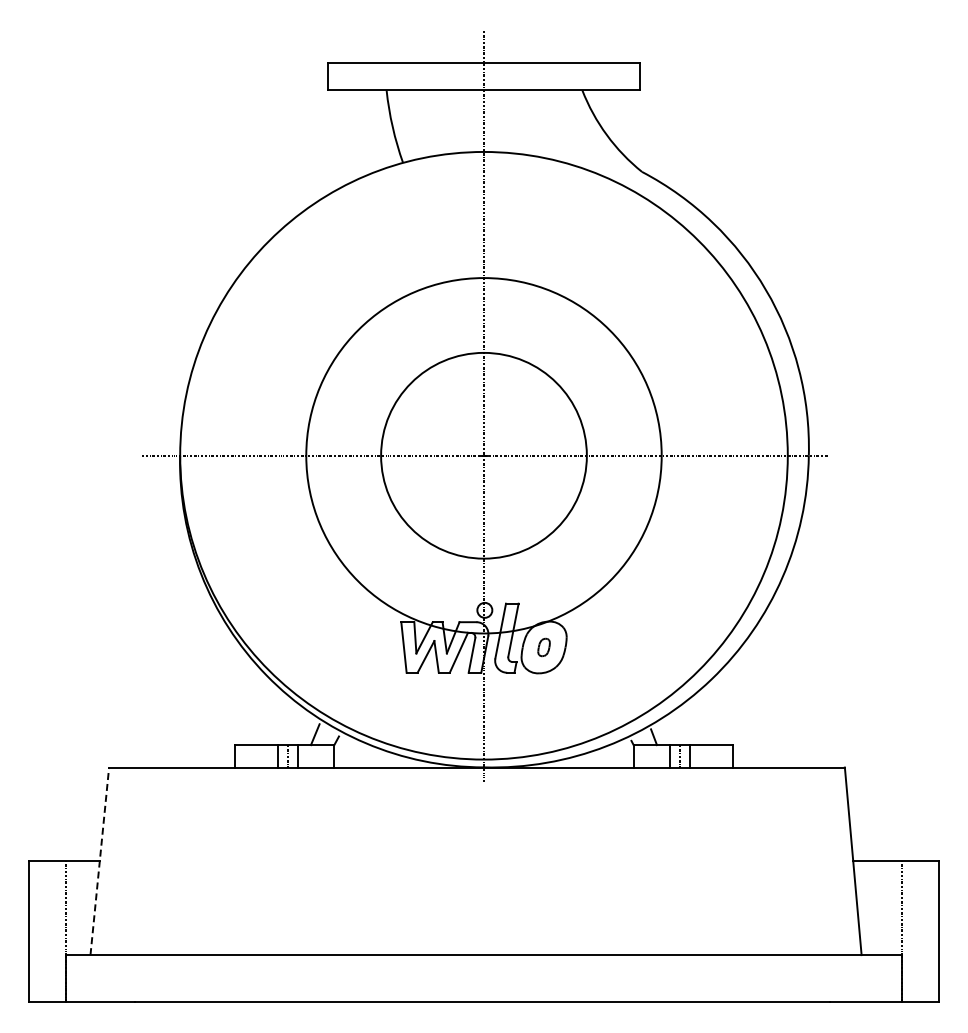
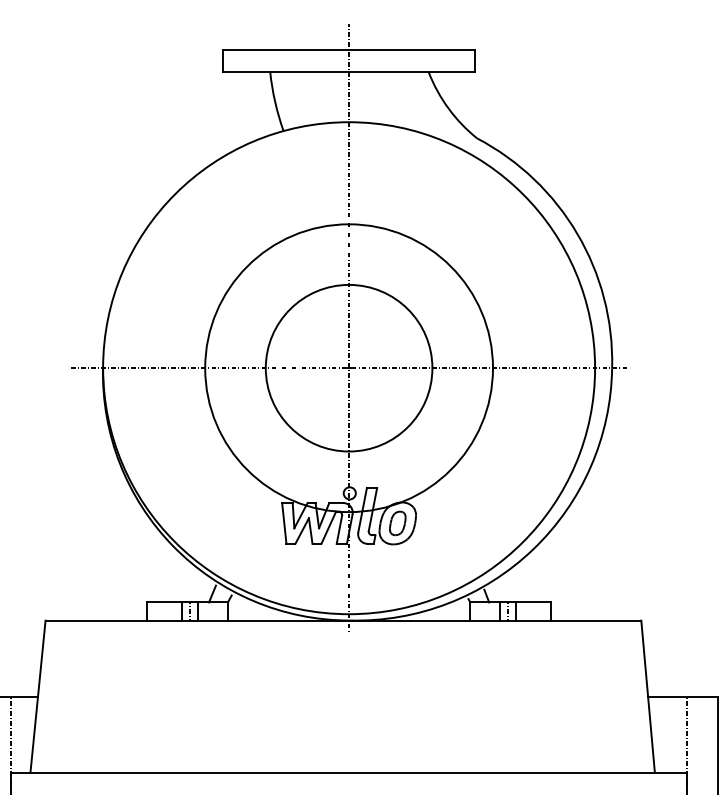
part: (543, 647) -> (397, 523), size x1.67
line: (99, 860) -> (37, 695), dashed -> solid

